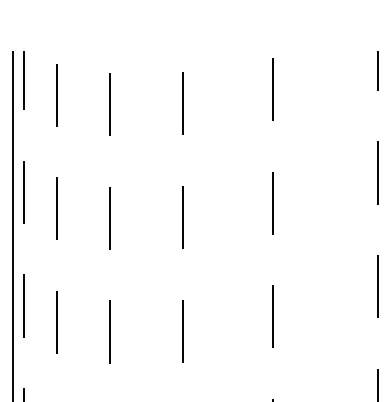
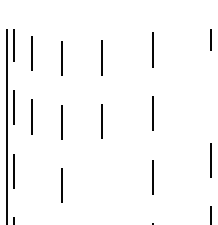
line: (378, 172) -> (211, 96), removed
line: (56, 322) -> (31, 180), removed
line: (181, 331) -> (101, 185), removed

